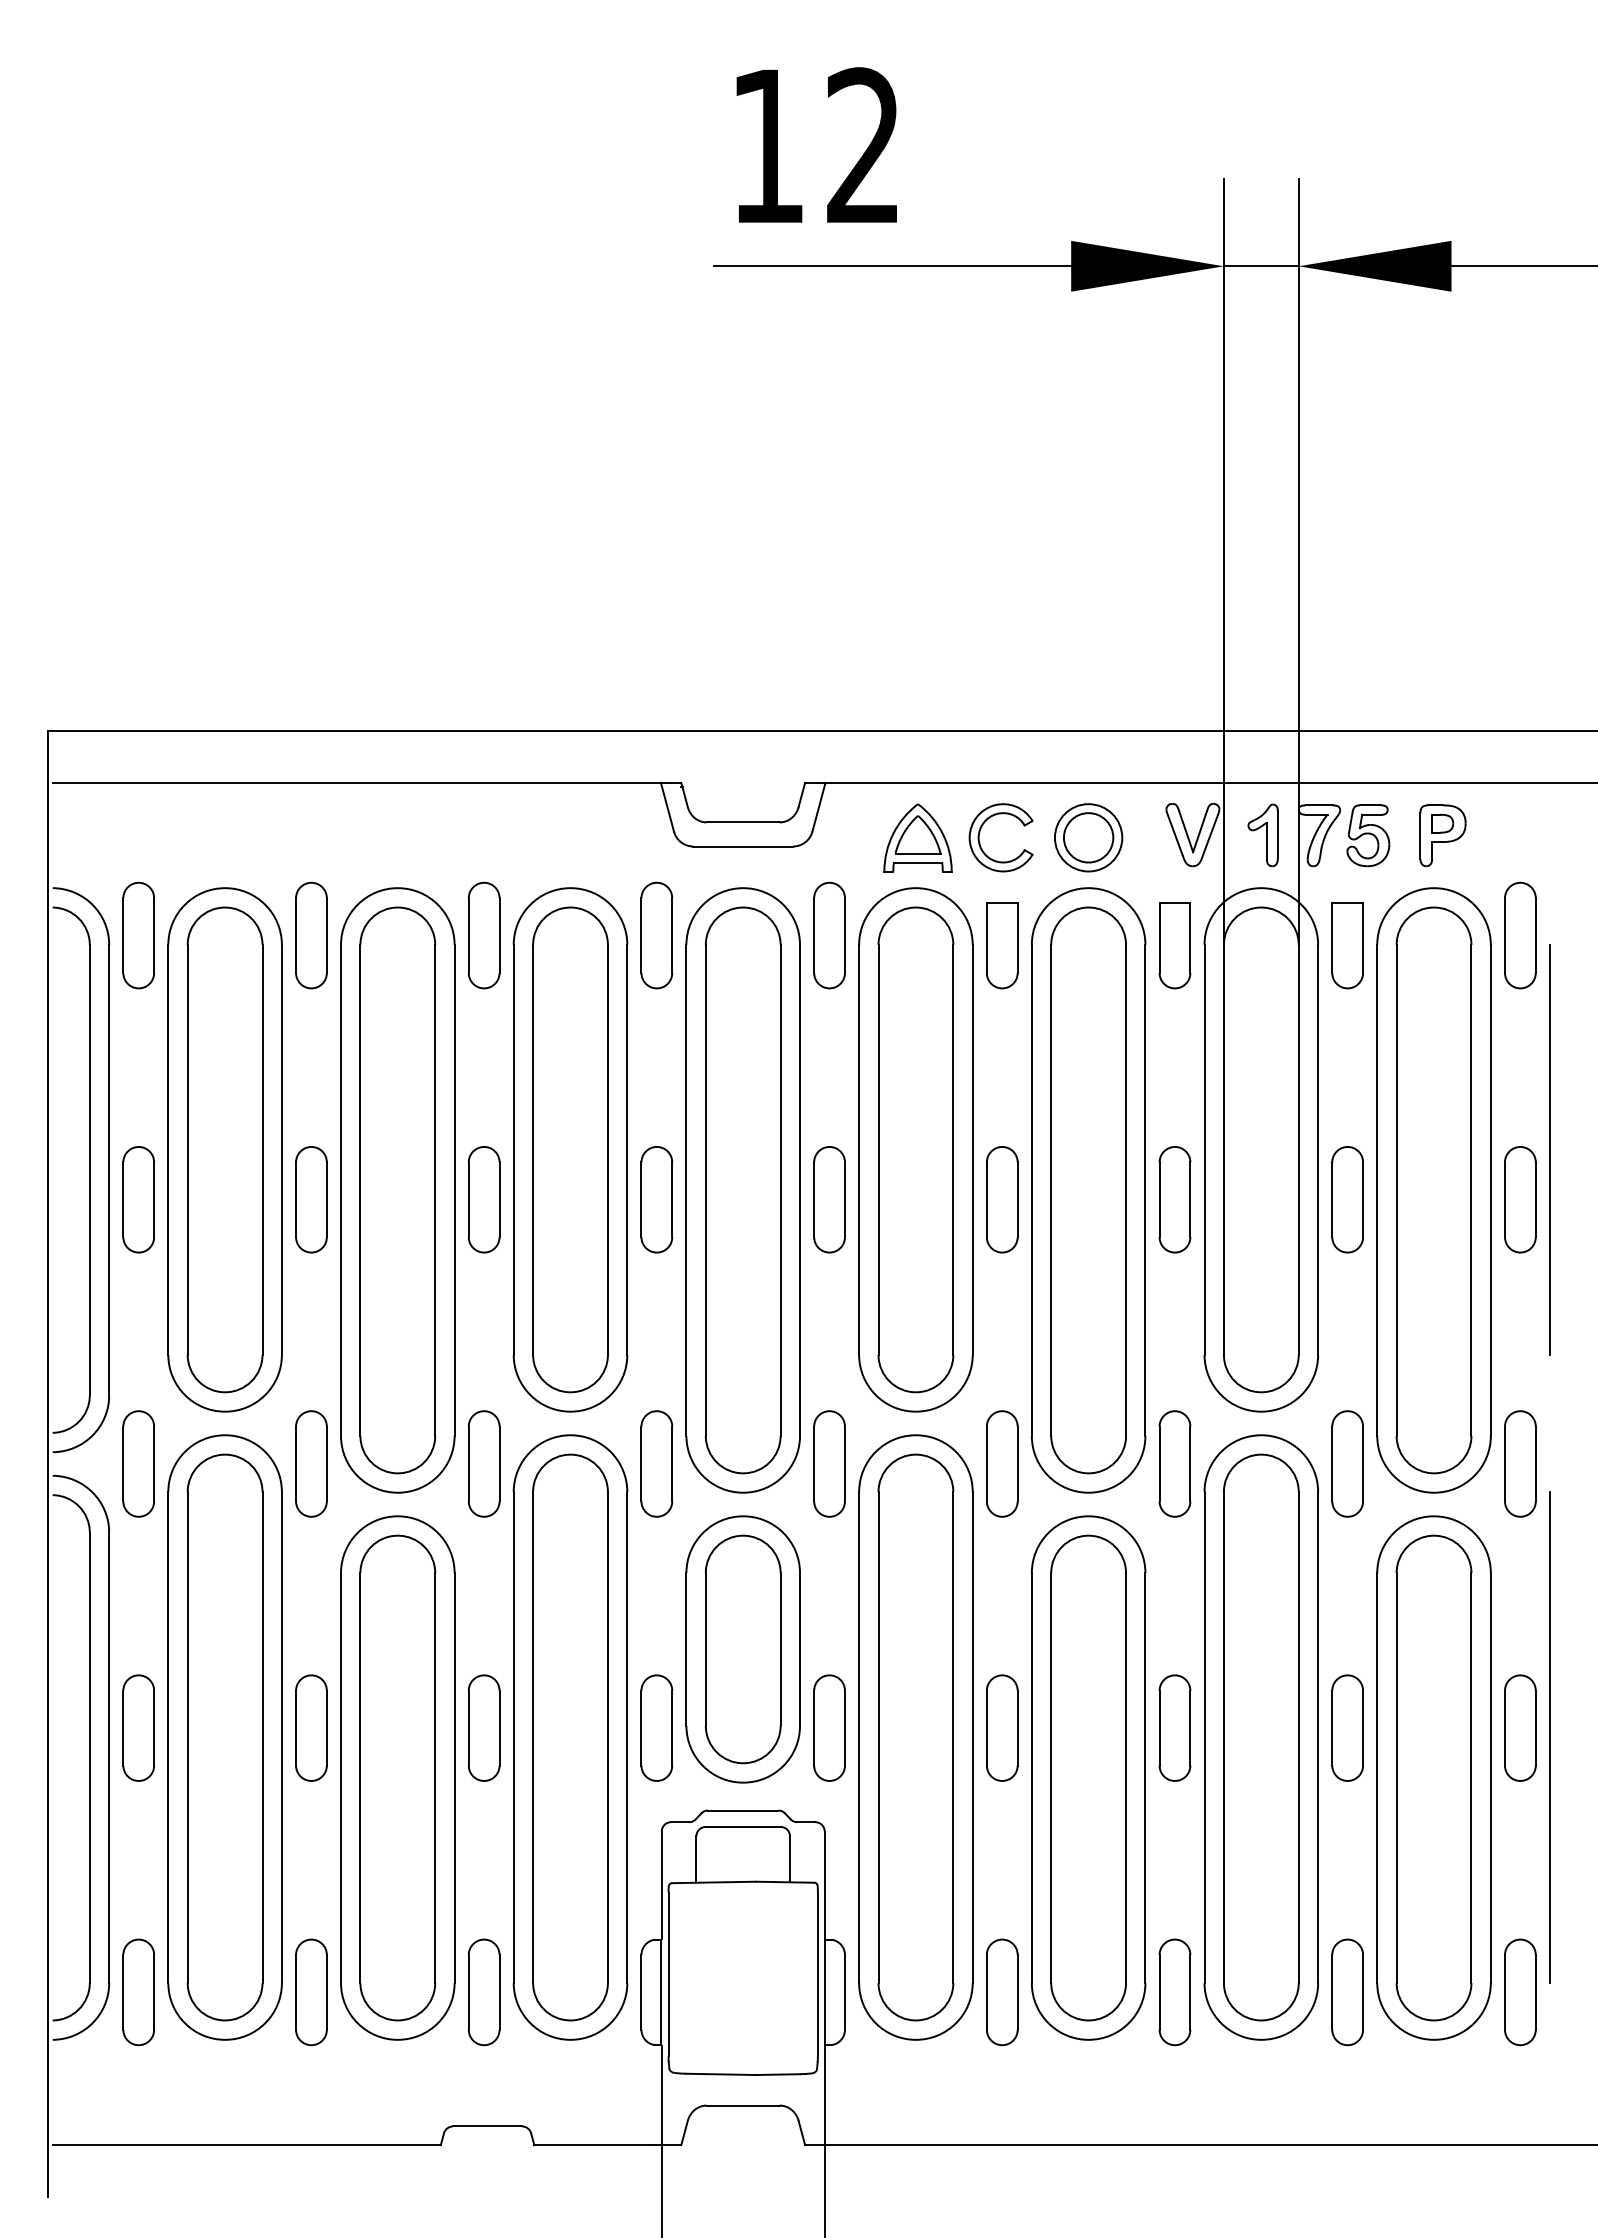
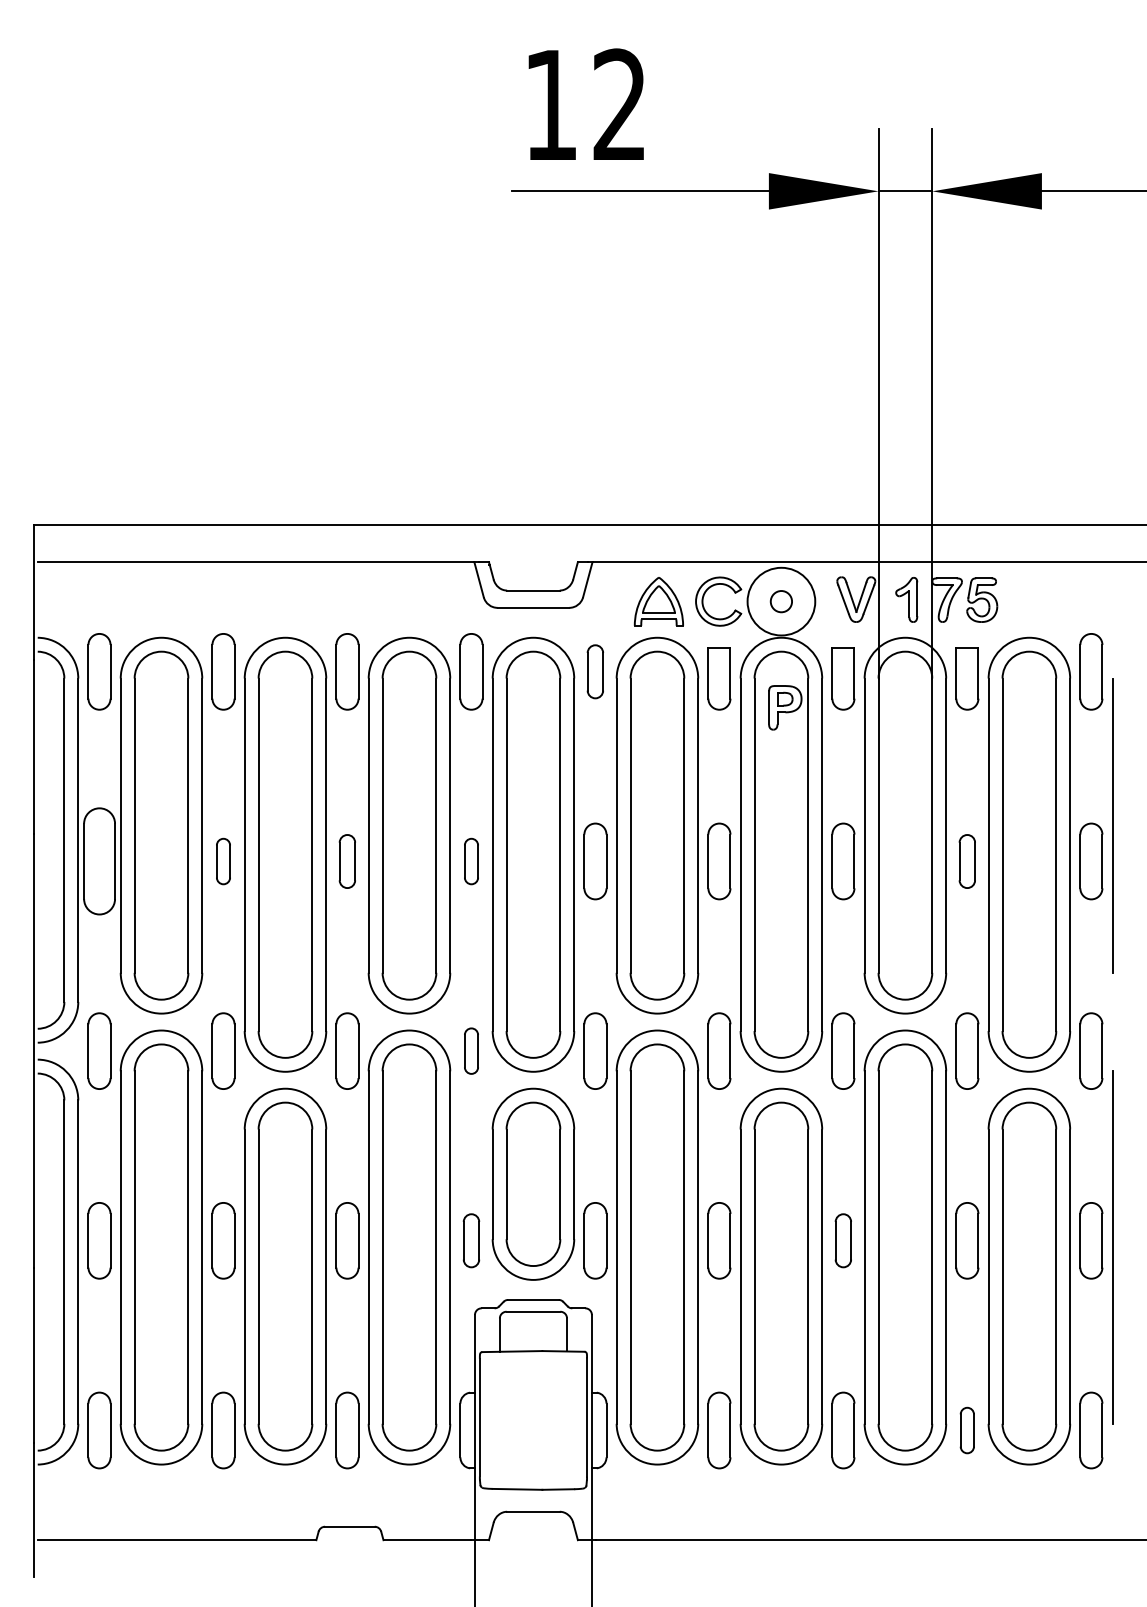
part: (1442, 835) -> (784, 707), moved
circle: (1088, 837) -> (781, 601), size x0.6
circle: (1088, 837) -> (781, 601), size x1.4
part: (829, 935) -> (595, 671), size x0.7
part: (138, 1199) -> (99, 861), size x1.4
part: (311, 1199) -> (223, 861), size x0.6
part: (483, 1199) -> (347, 861), size x0.7
part: (656, 1199) -> (471, 861), size x0.6
part: (1347, 1199) -> (967, 861), size x0.7
part: (656, 1463) -> (471, 1050), size x0.6
part: (656, 1727) -> (471, 1240), size x0.7
part: (1174, 1727) -> (843, 1240), size x0.7
part: (1347, 1992) -> (967, 1430), size x0.6

